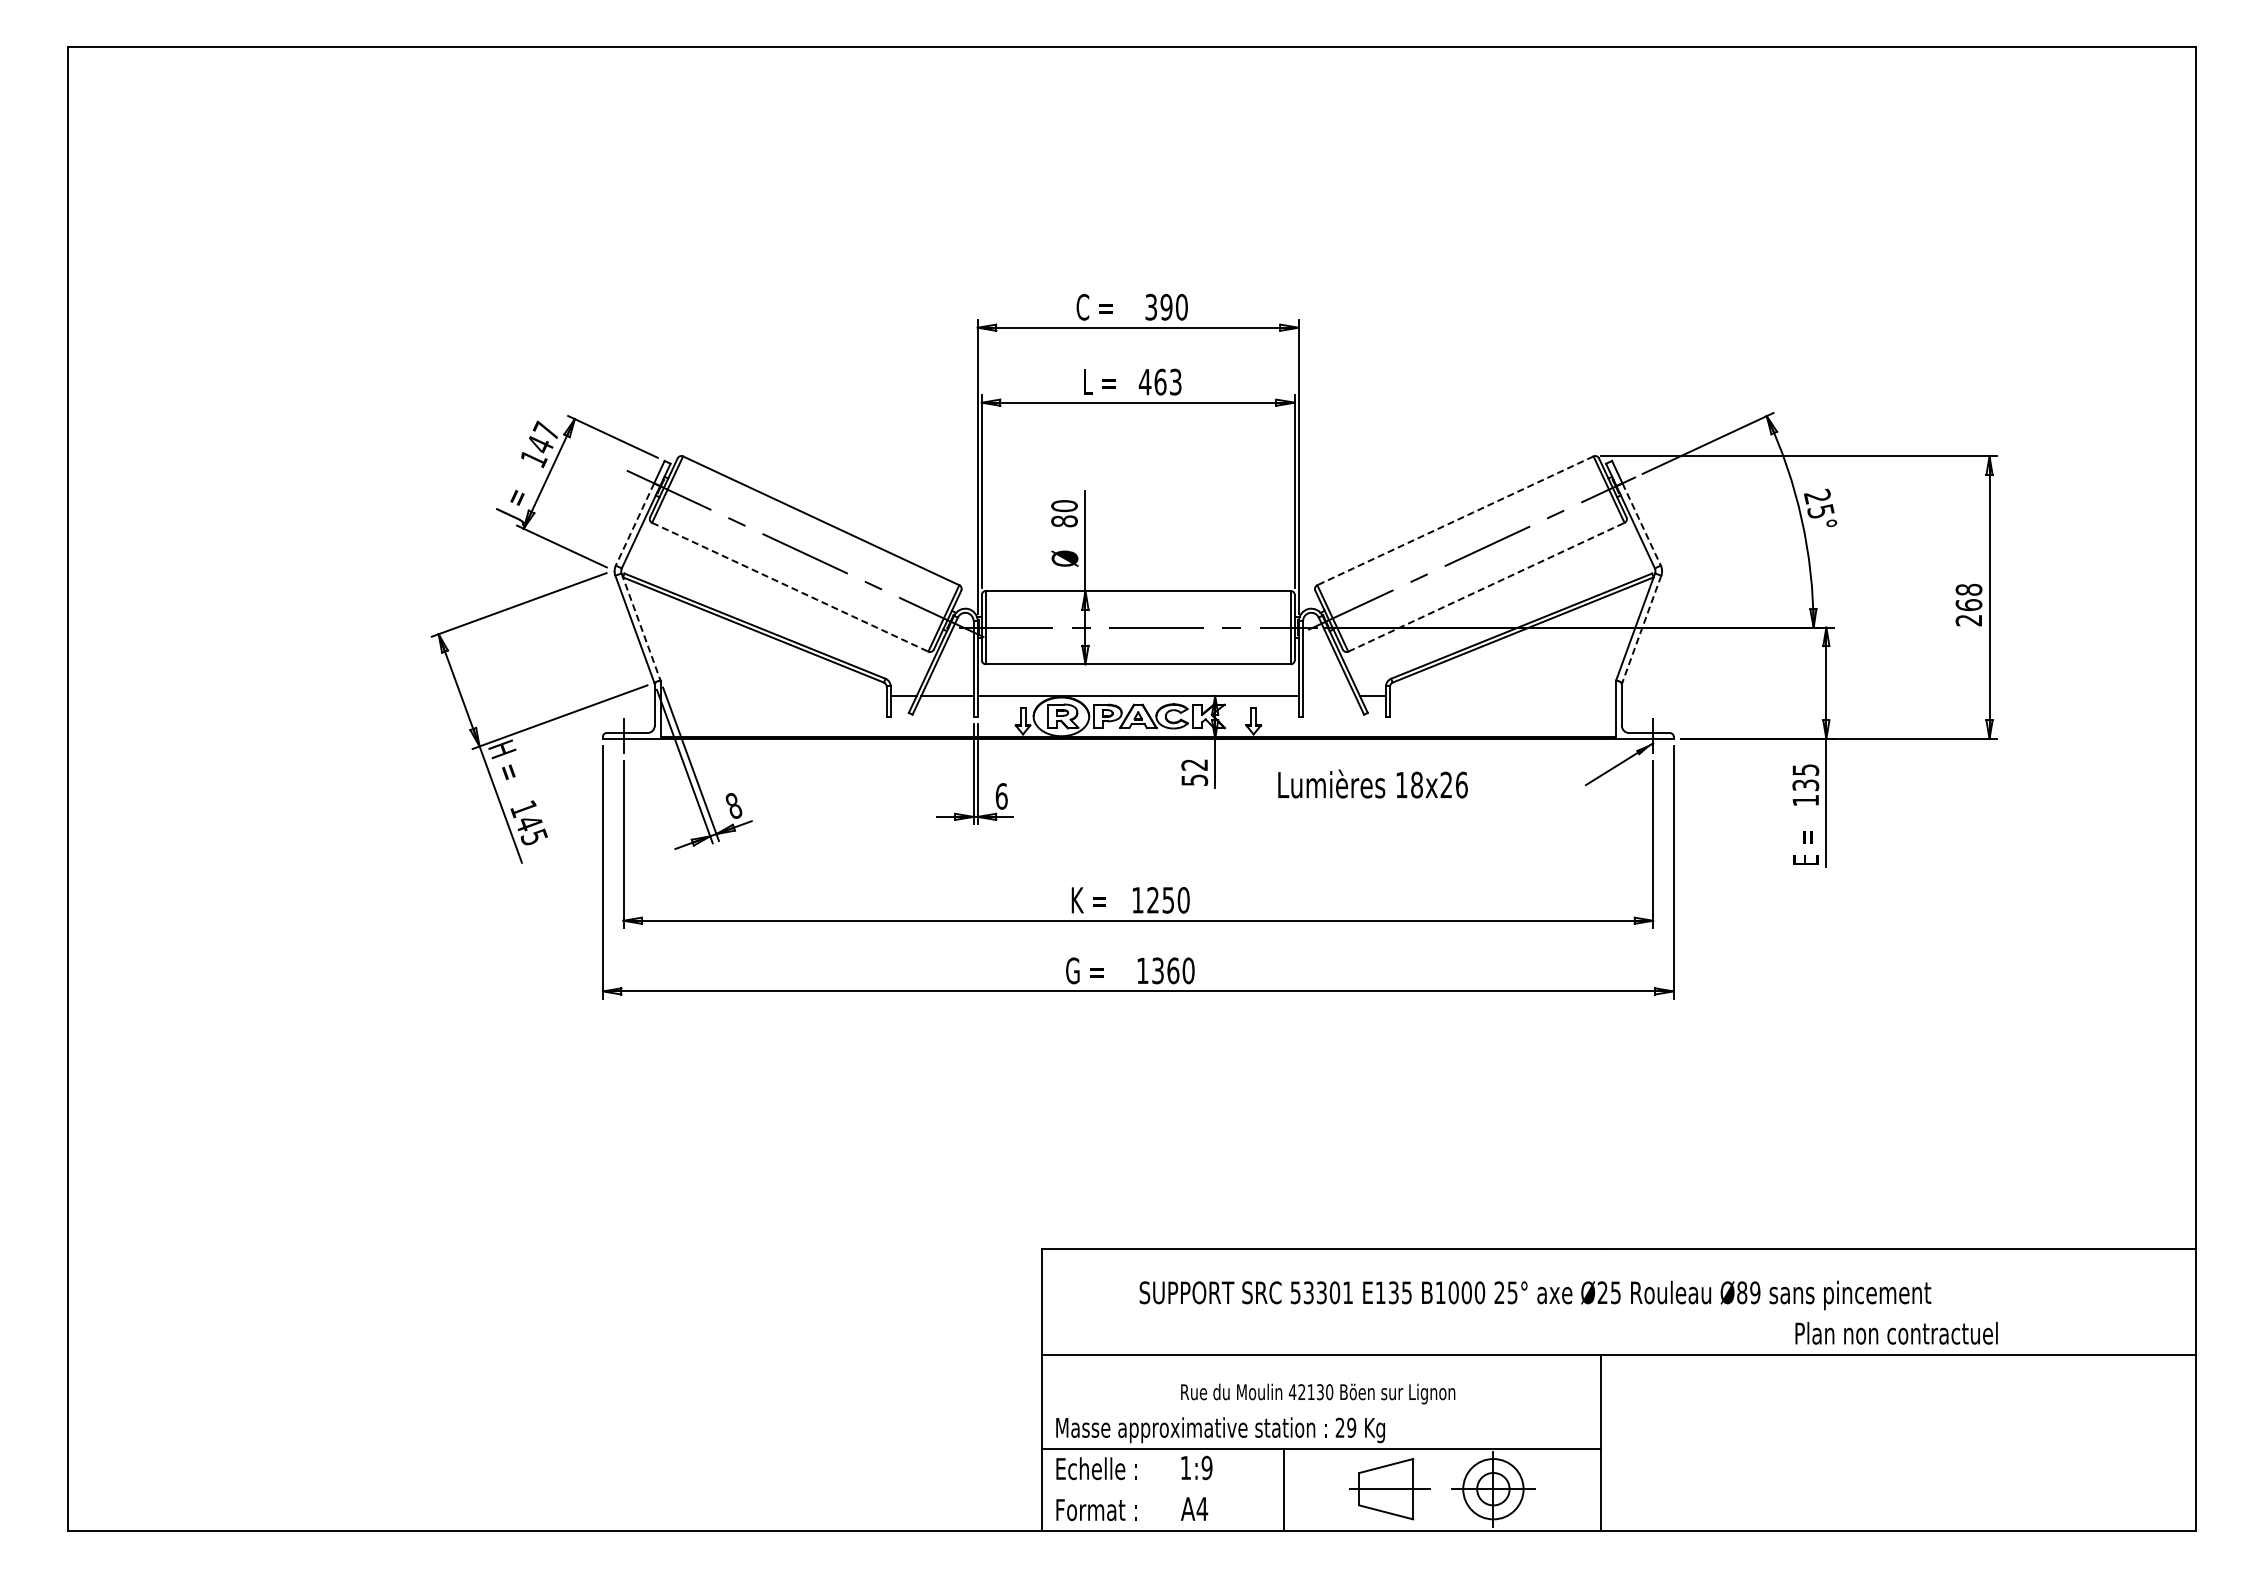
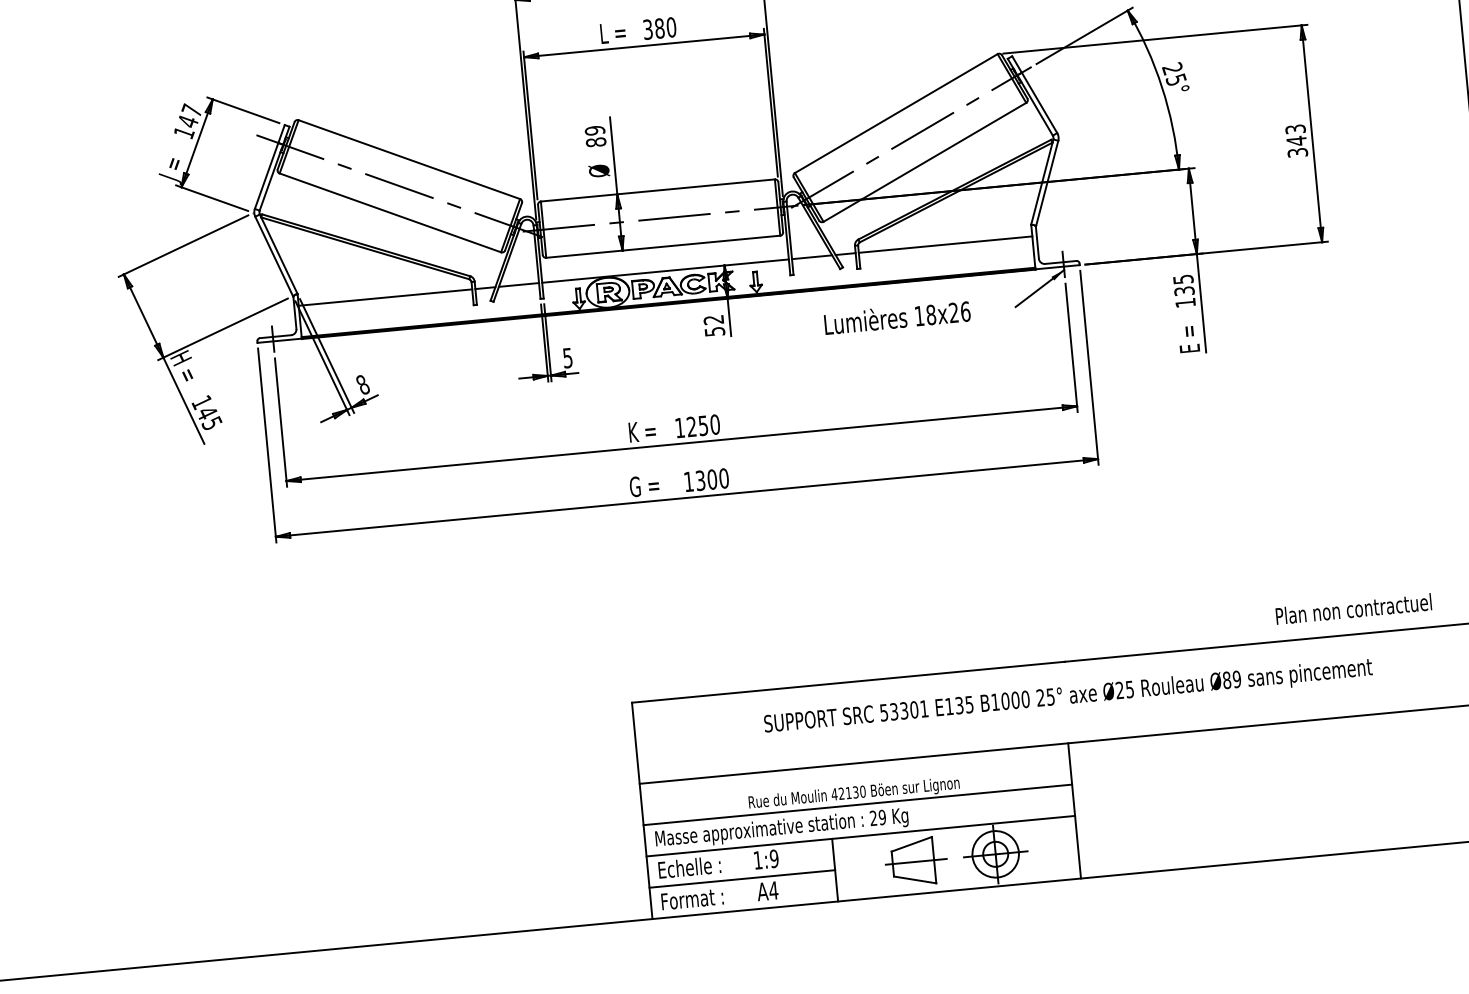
text: (1159, 381) -> (658, 28), 463 -> 380
text: (1064, 506) -> (595, 130), 80 -> 89
line: (1455, 521) -> (896, 114), dashed -> solid
line: (634, 524) -> (266, 176), dashed -> solid
line: (1641, 524) -> (1039, 102), dashed -> solid
line: (790, 587) -> (390, 213), dashed -> solid
line: (1486, 587) -> (924, 162), dashed -> solid
text: (1968, 604) -> (1296, 140), 268 -> 343
line: (641, 627) -> (279, 254), dashed -> solid
line: (1641, 629) -> (1047, 183), dashed -> solid
line: (773, 696) -> (385, 297), added
line: (1329, 696) -> (812, 257), added
line: (1503, 696) -> (945, 244), added
text: (1372, 783) -> (896, 317), moved
text: (1001, 796) -> (567, 358), 6 -> 5
text: (1173, 970) -> (712, 479), 1360 -> 1300
text: (1535, 1295) -> (1068, 697), moved
text: (1896, 1333) -> (1353, 609), moved
line: (1321, 1408) -> (857, 804), added
line: (1163, 1490) -> (742, 879), added

